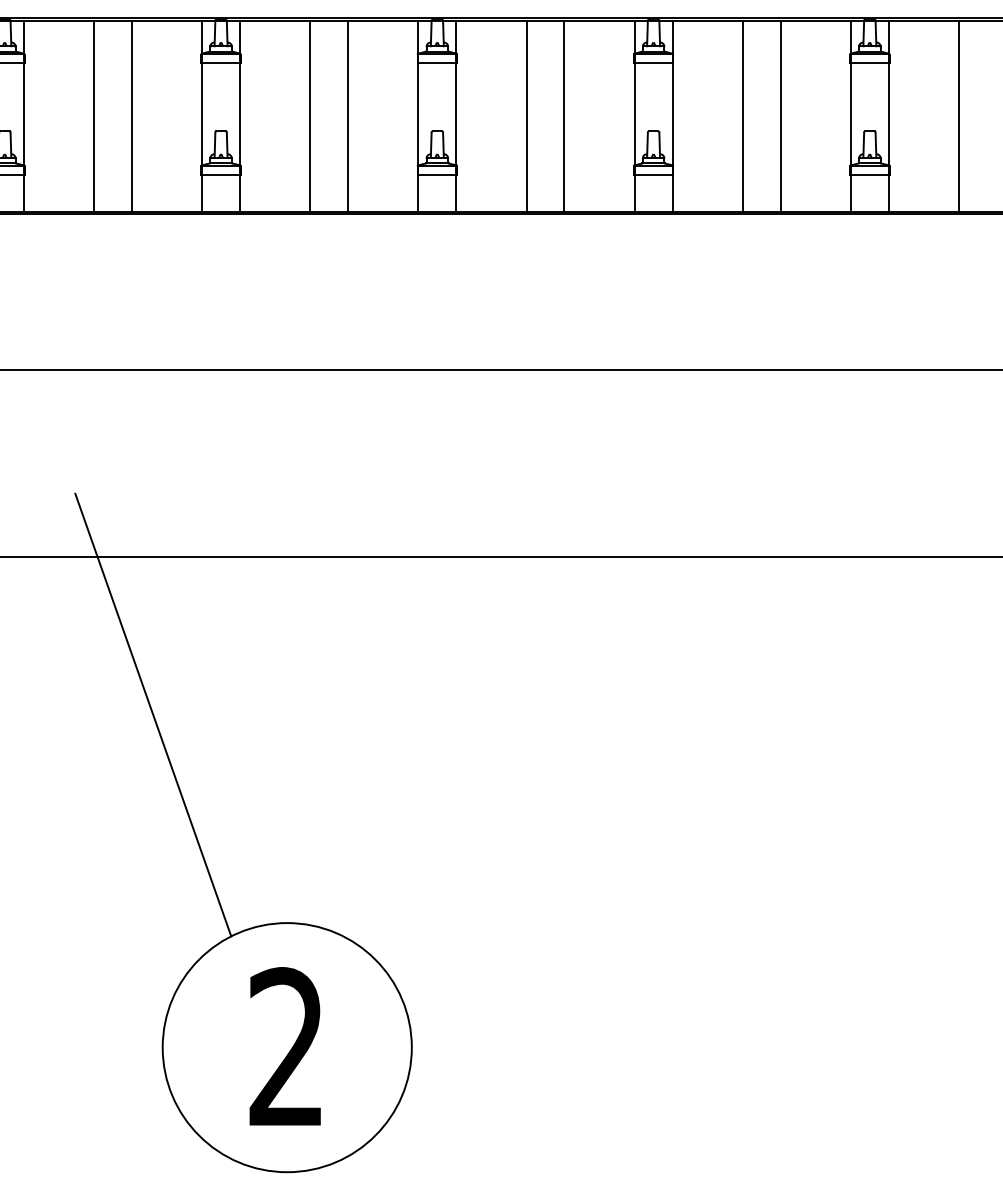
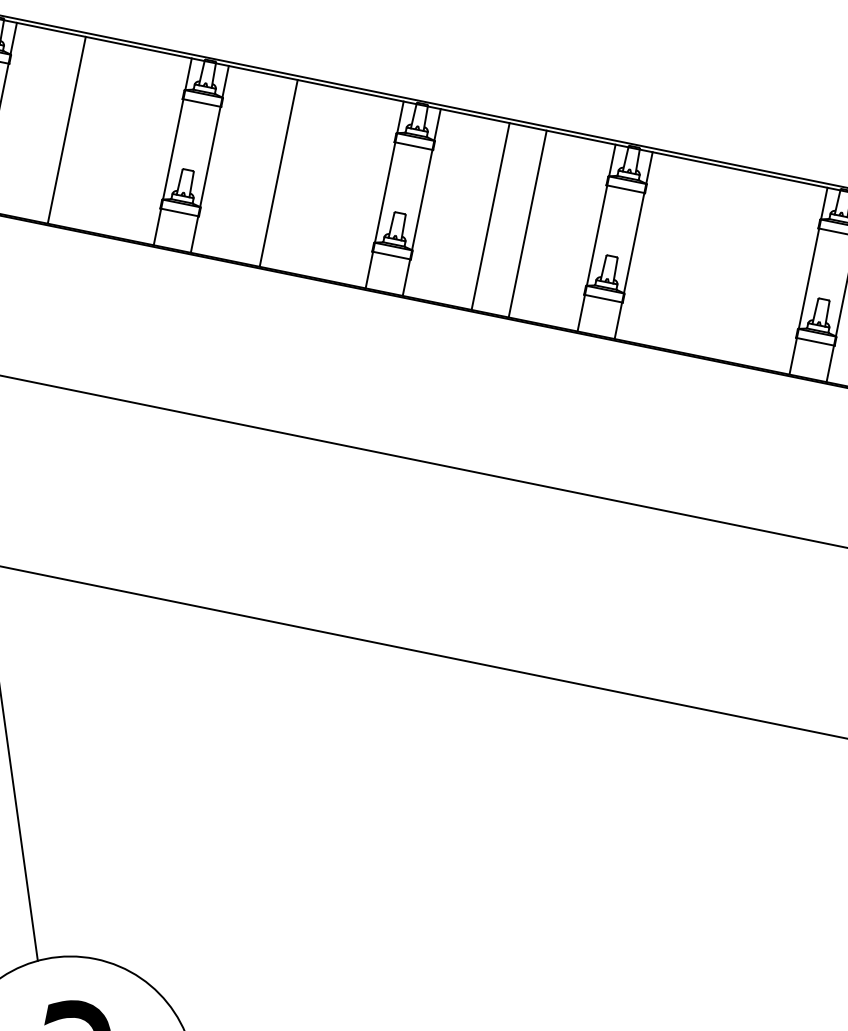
line: (131, 116) -> (103, 137), removed
line: (348, 116) -> (316, 180), removed
line: (742, 116) -> (702, 259), removed
line: (780, 116) -> (739, 266), removed

